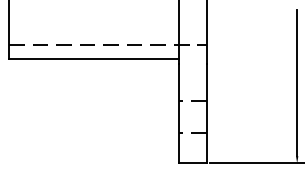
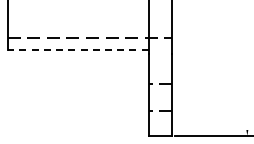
line: (92, 59) -> (77, 49), solid -> dashed
line: (297, 82) -> (247, 68), removed

